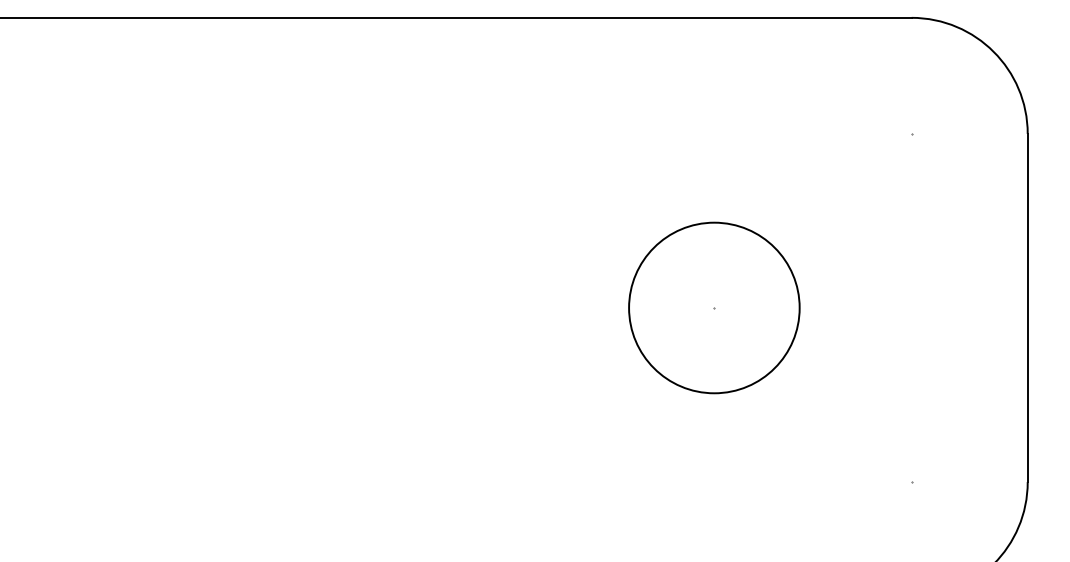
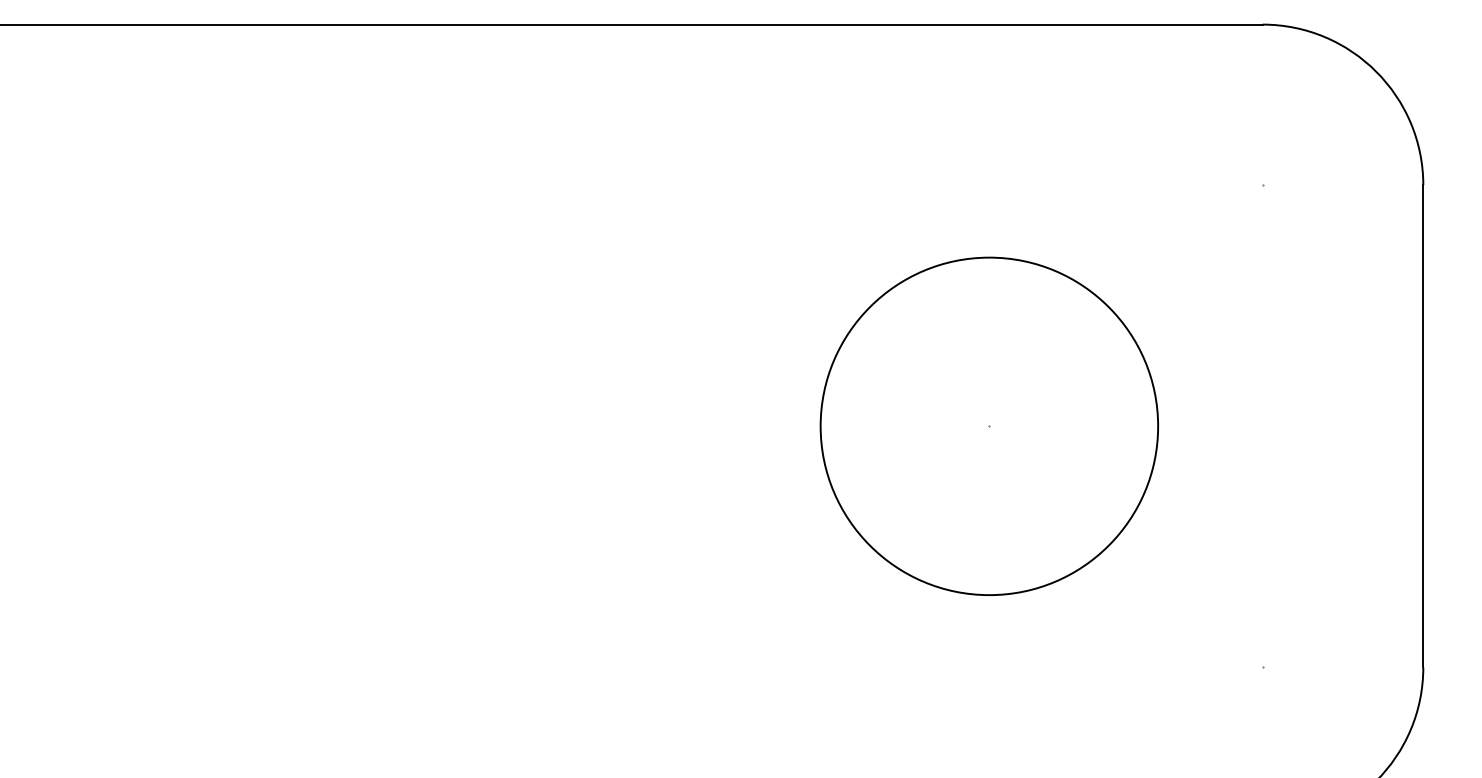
circle: (714, 307) -> (989, 425), size x1.43

